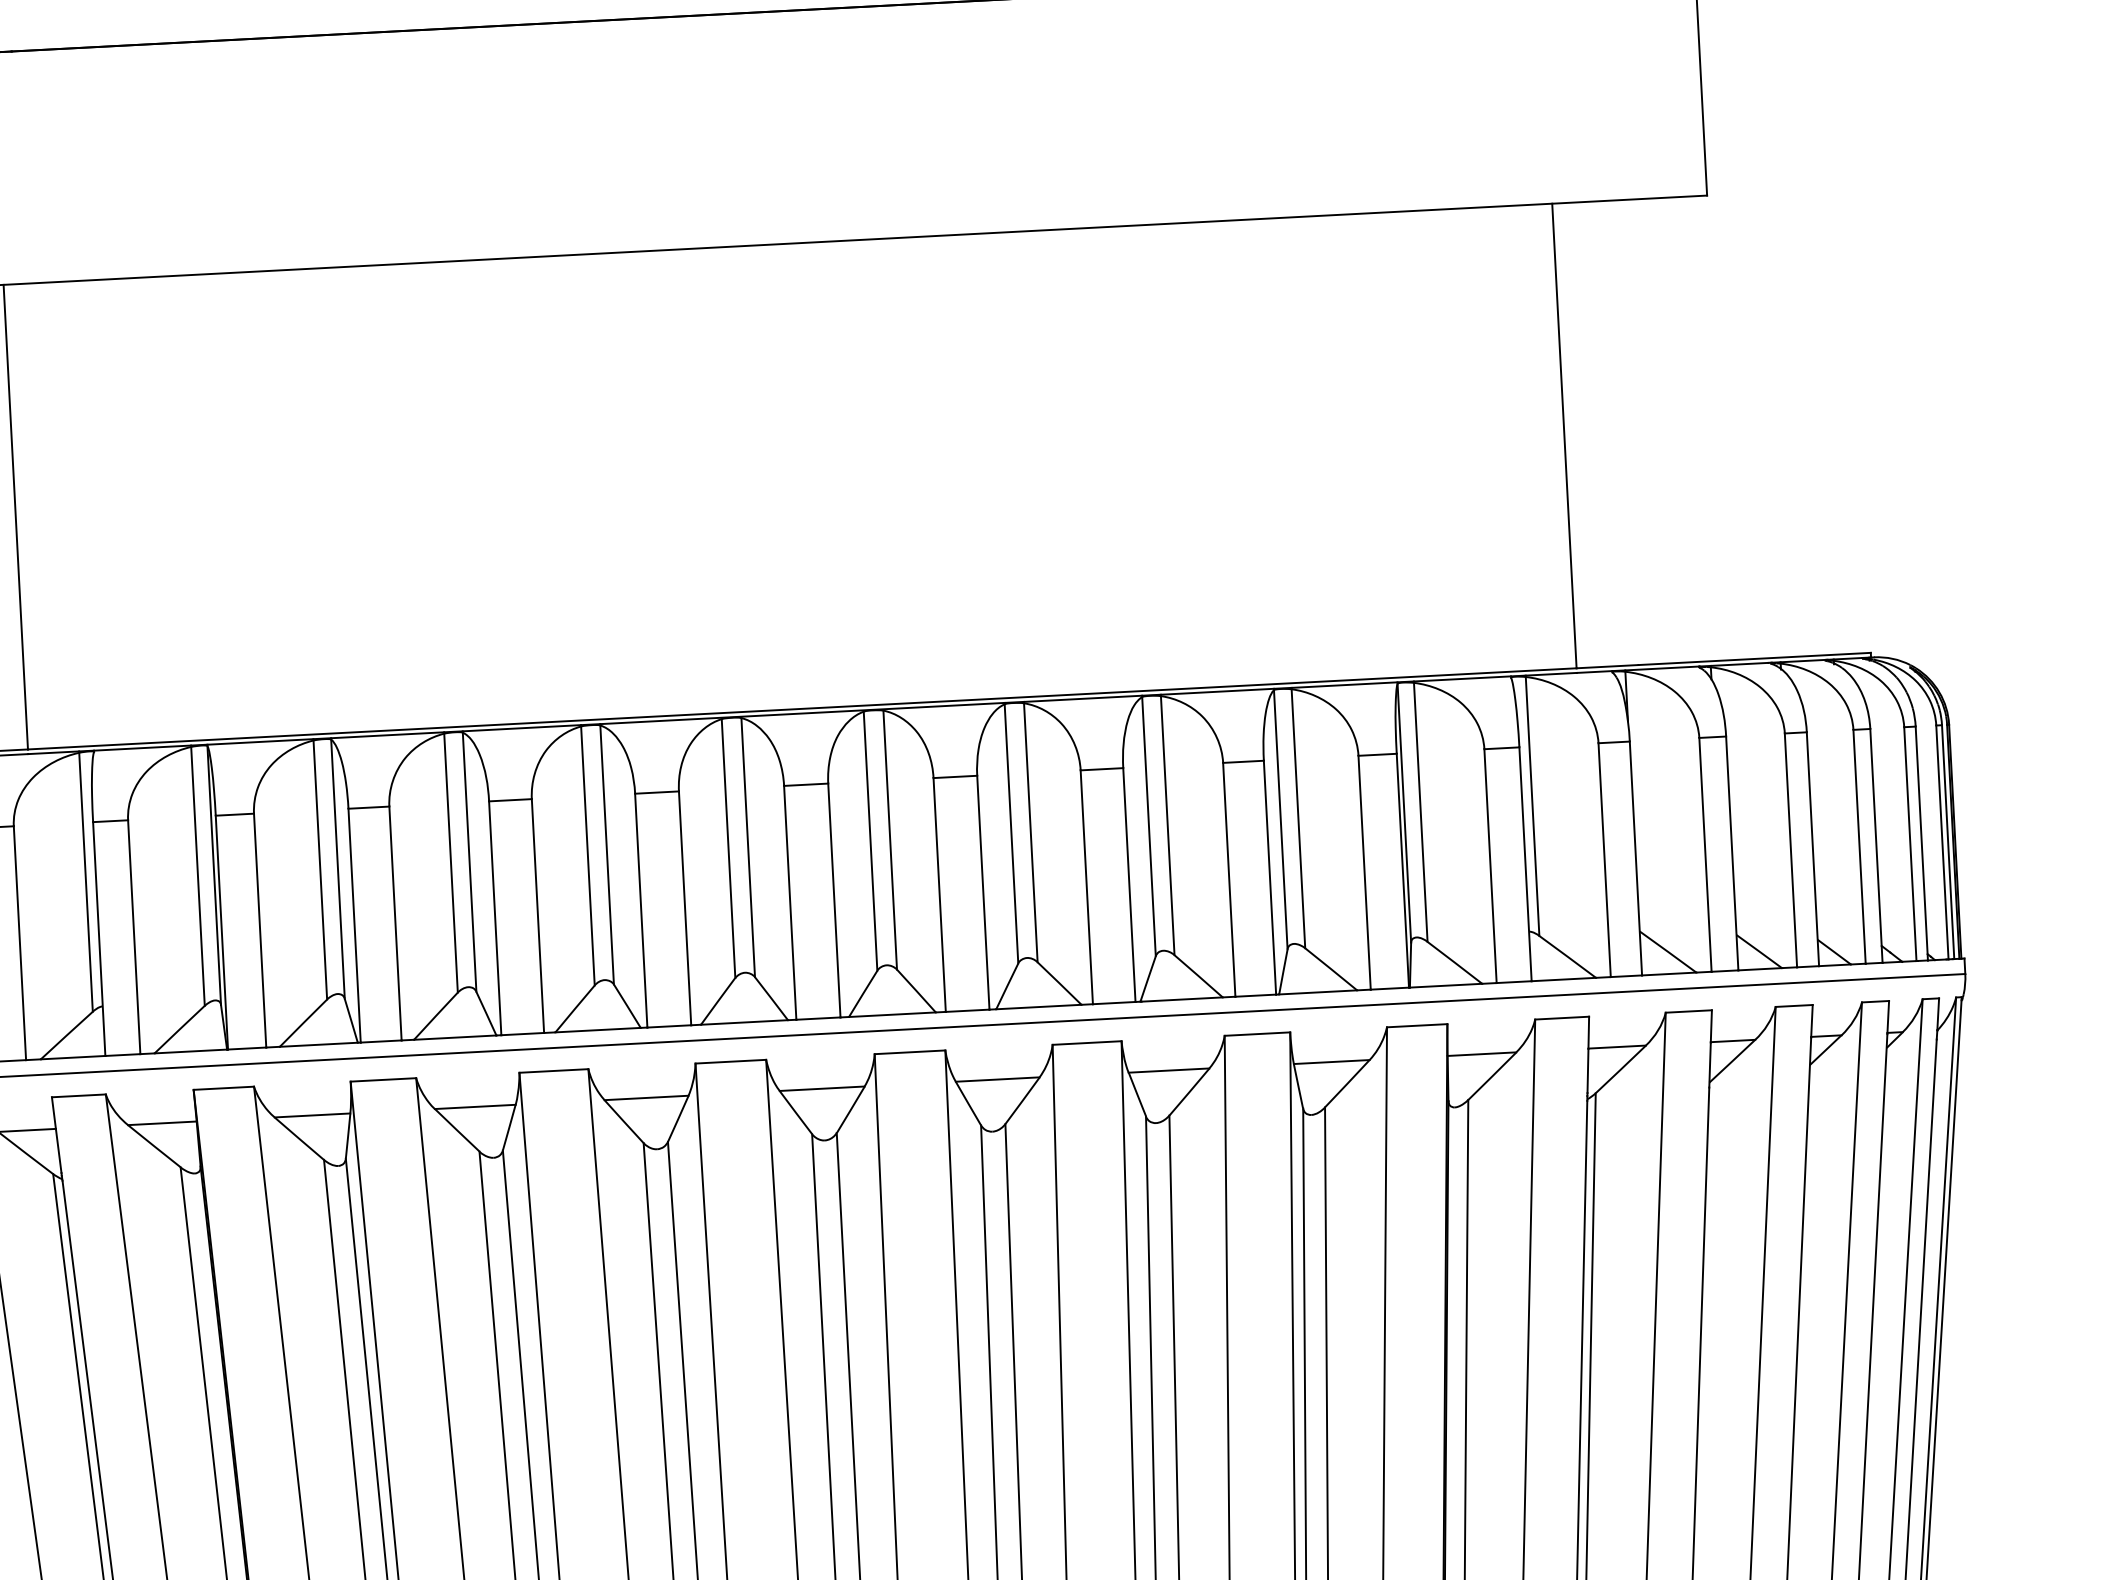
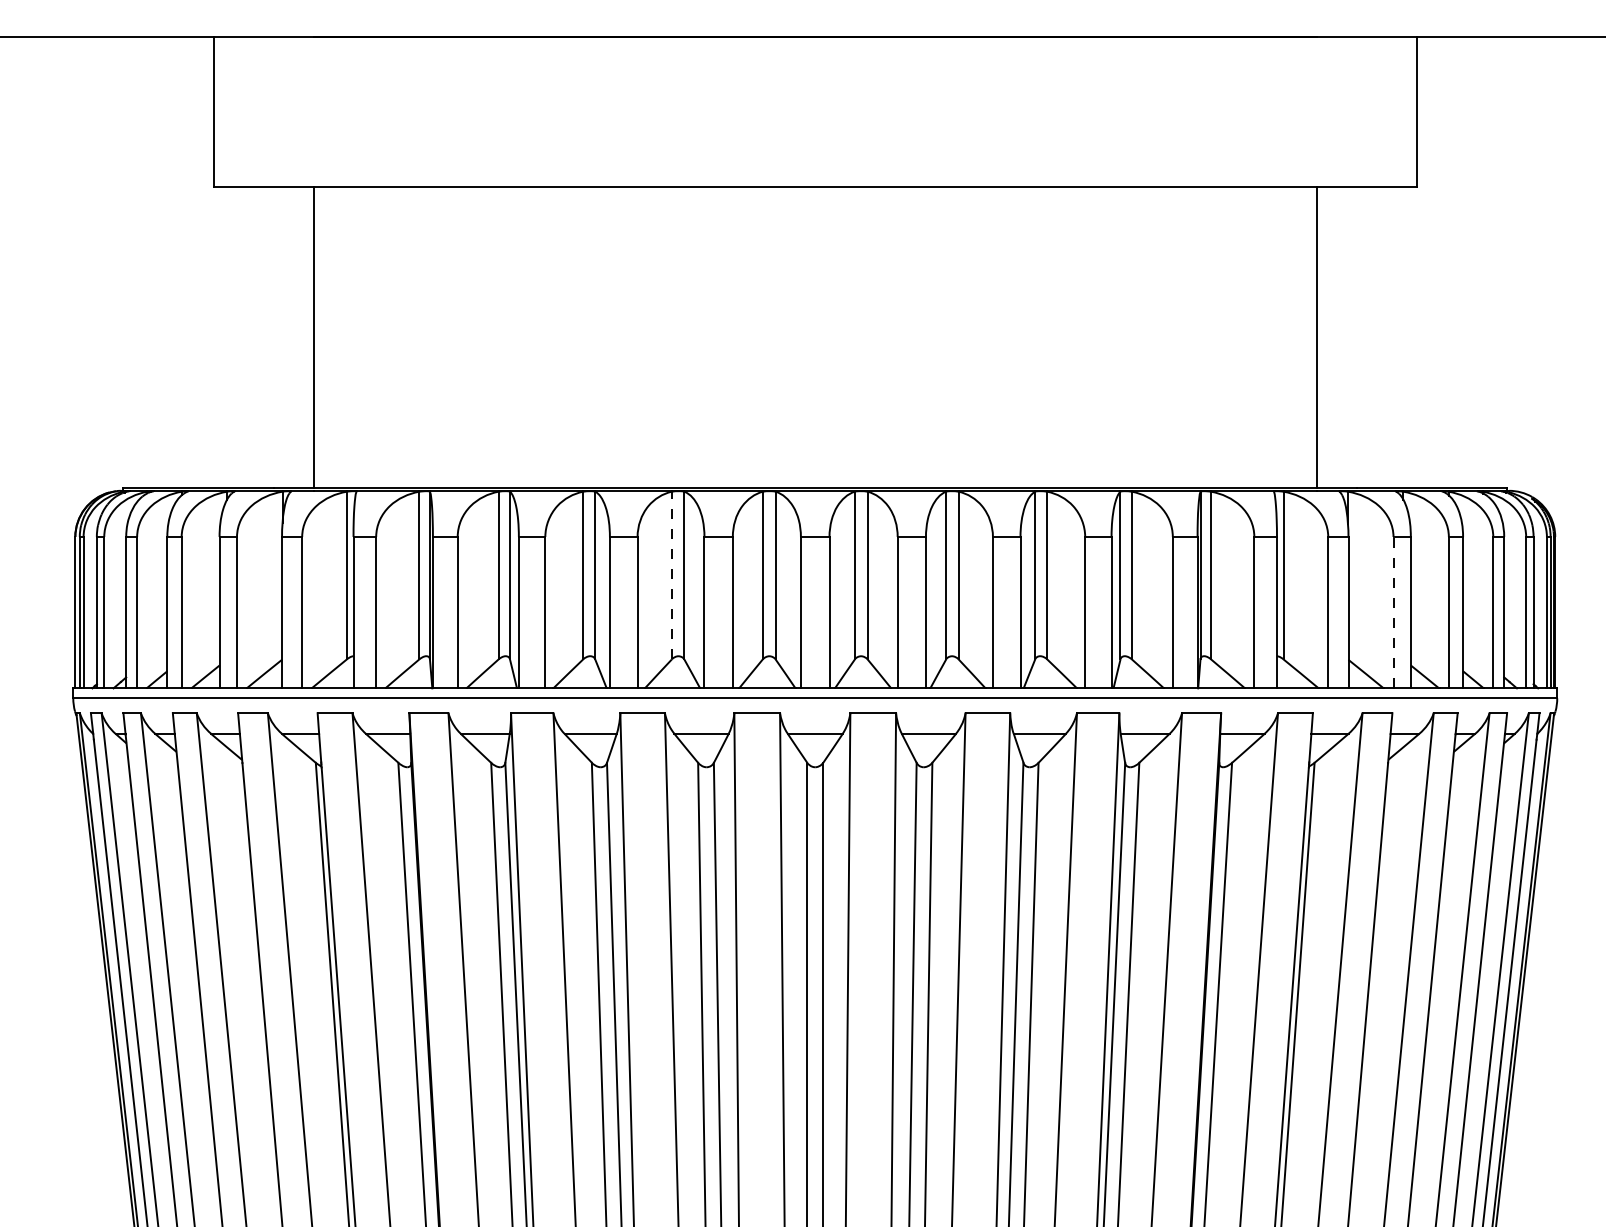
line: (1705, 854) -> (1393, 612), solid -> dashed
line: (587, 855) -> (671, 575), solid -> dashed

